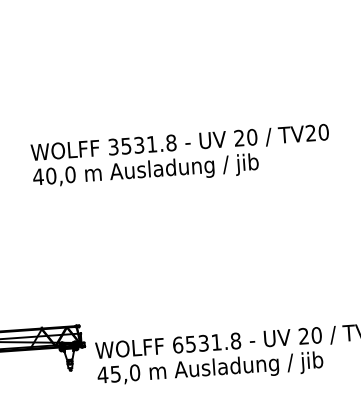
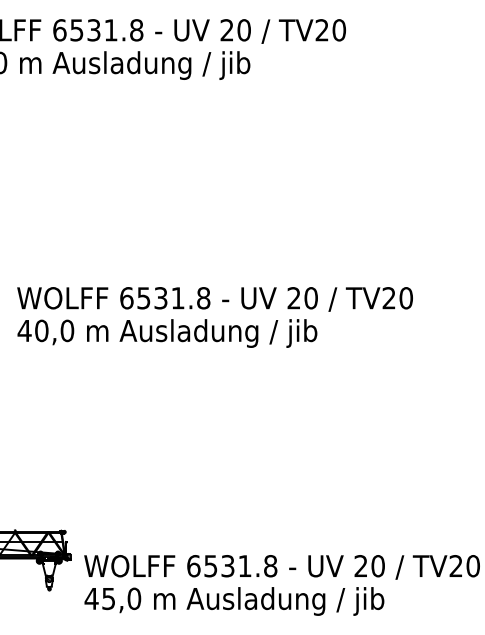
text: (113, 147) -> (126, 298), 3531.8 -> 6531.8

